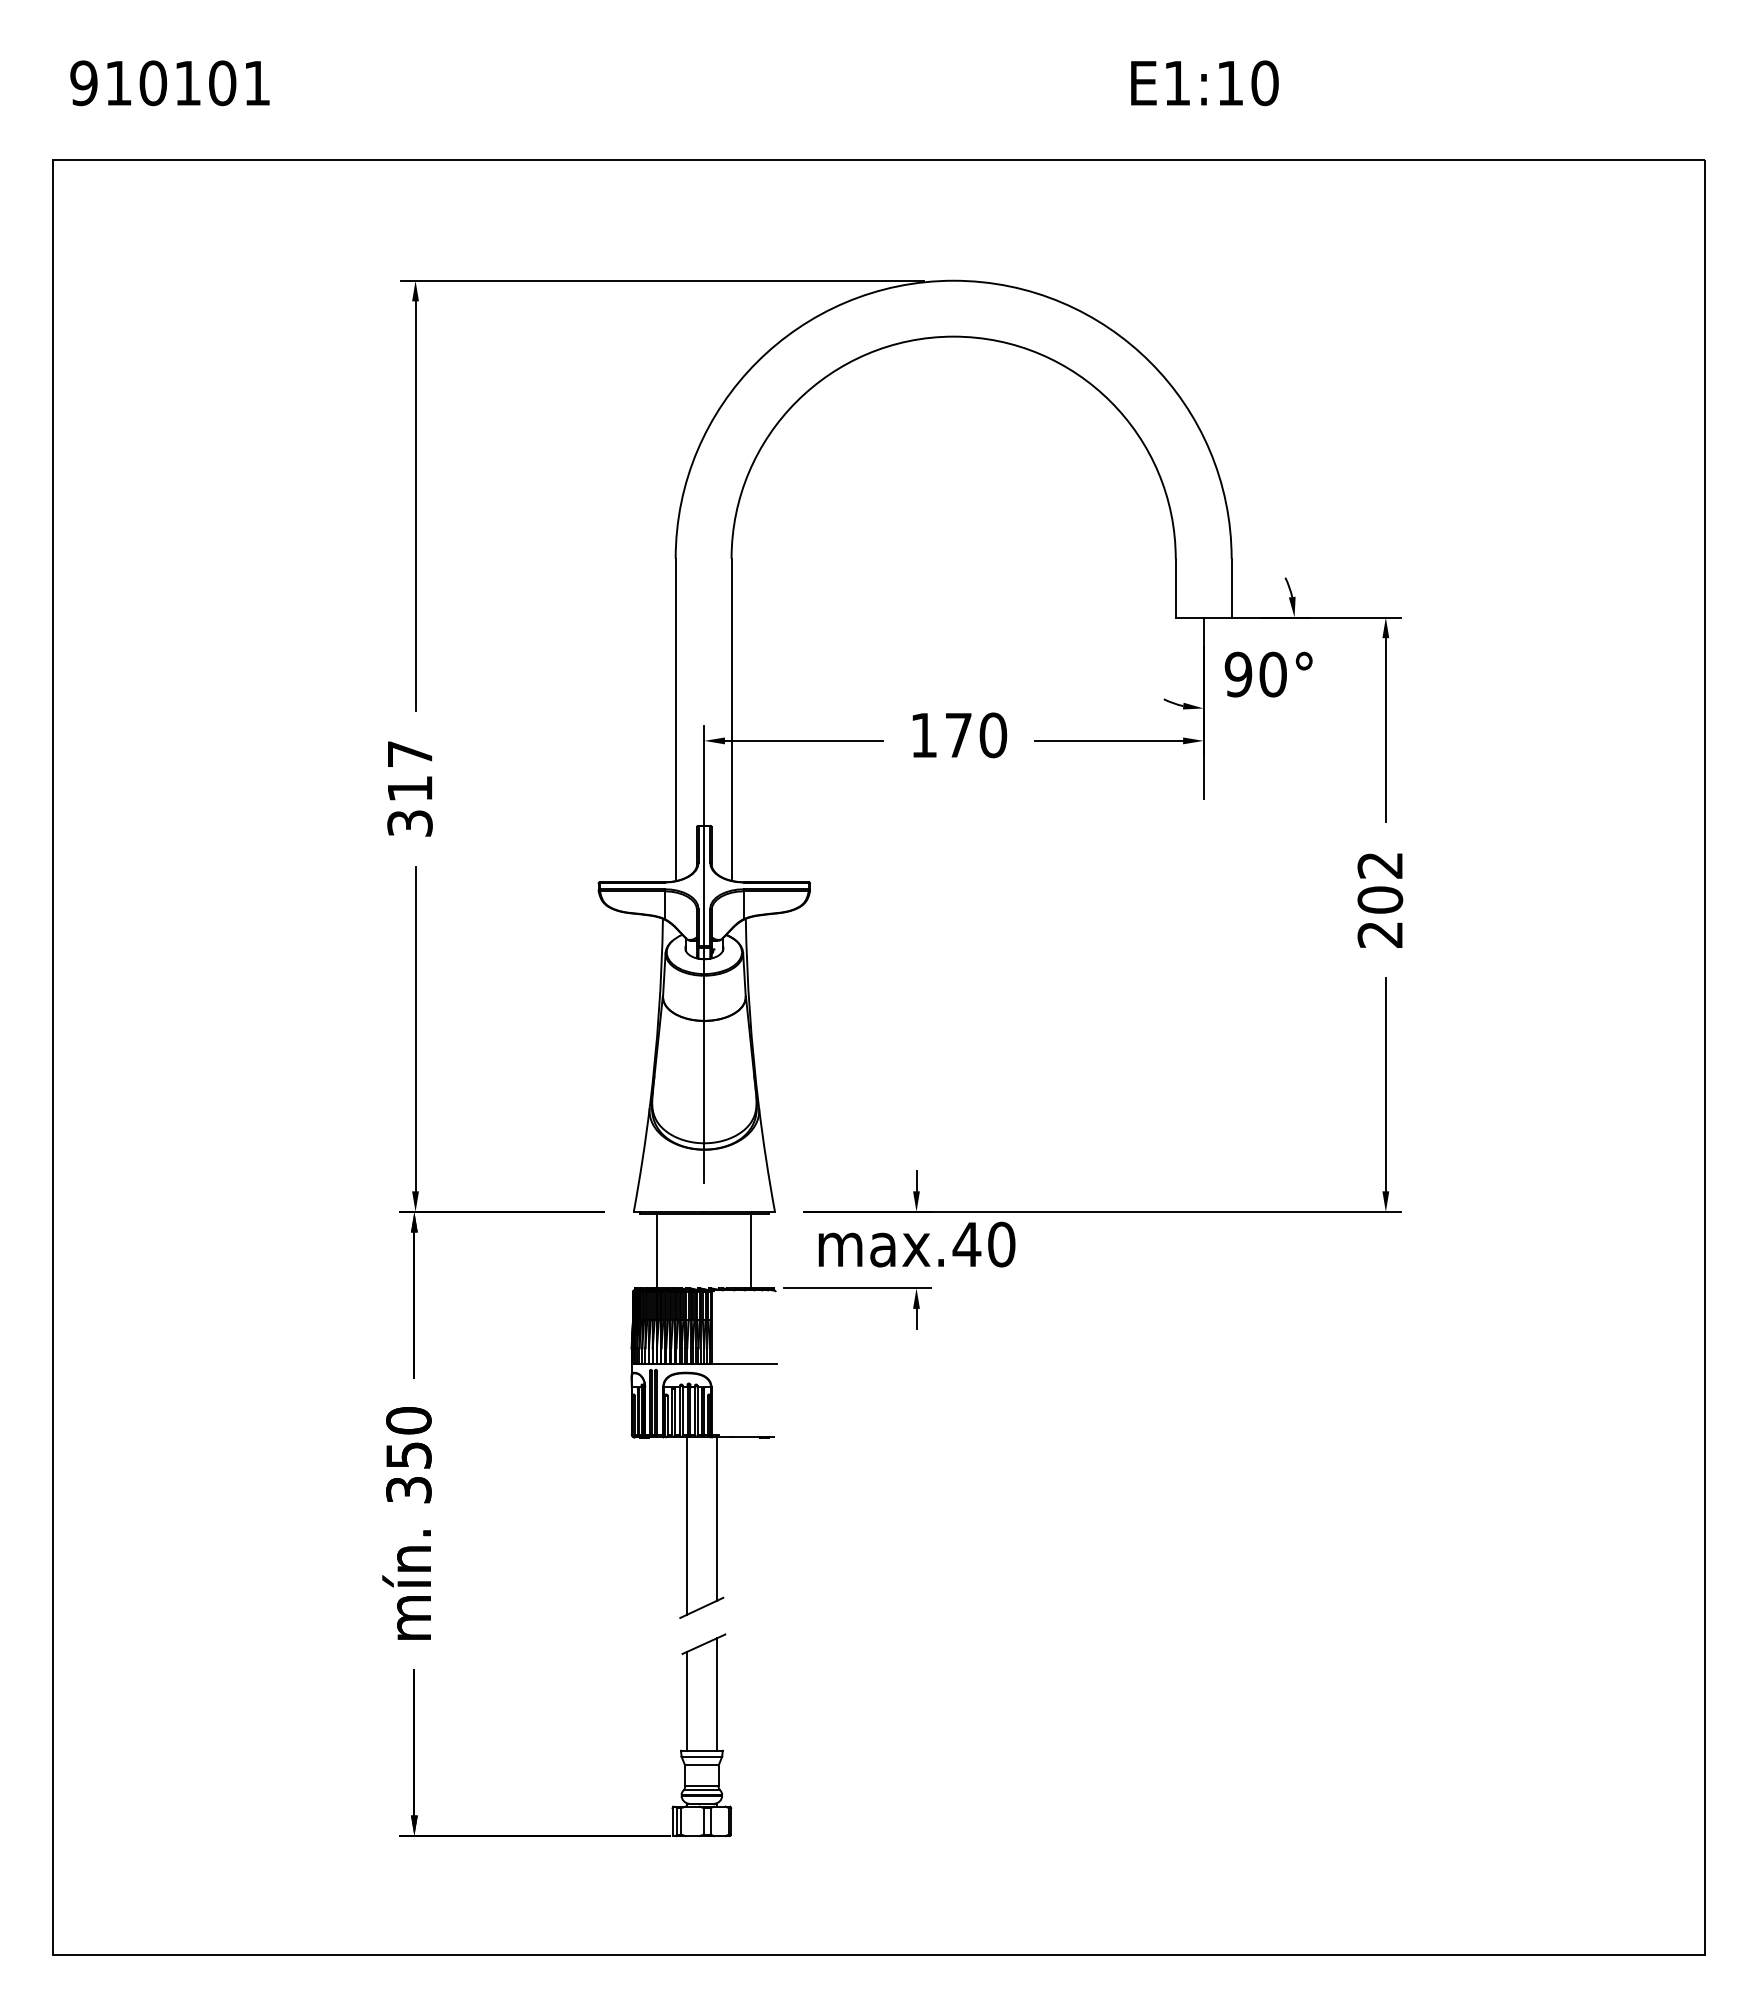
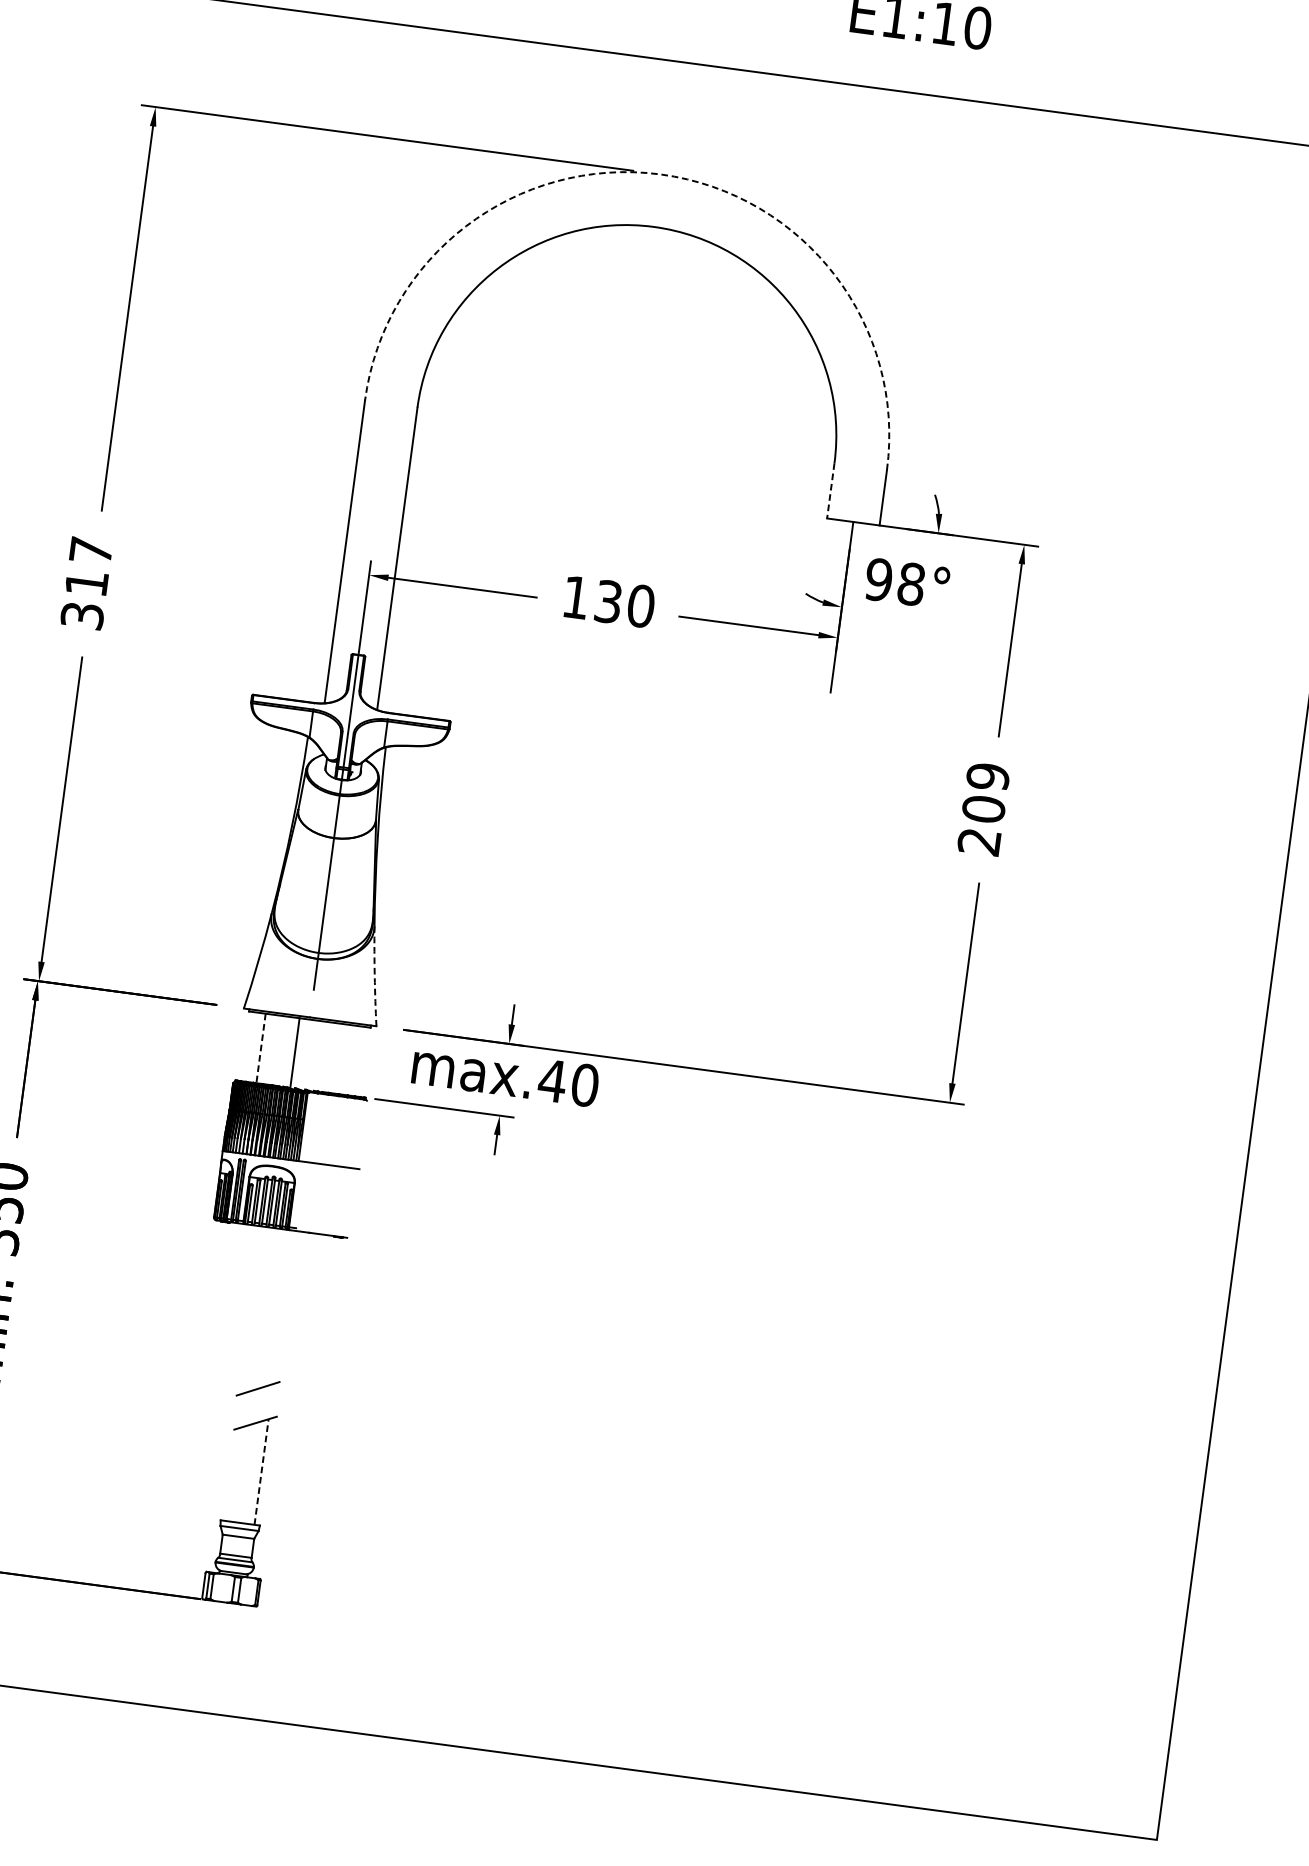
arc: (953, 280) -> (660, 174), solid -> dashed
line: (1175, 588) -> (830, 491), solid -> dashed
text: (1272, 674) -> (910, 584), 90° -> 98°
text: (958, 735) -> (608, 601), 170 -> 130
text: (1380, 865) -> (988, 776), 202 -> 209
arc: (766, 1159) -> (375, 975), solid -> dashed
line: (657, 1251) -> (261, 1048), solid -> dashed
line: (751, 1251) -> (294, 1053), moved
line: (717, 1518) -> (284, 1306), removed
line: (686, 1525) -> (254, 1309), removed
line: (717, 1694) -> (262, 1472), solid -> dashed
line: (686, 1701) -> (232, 1474), removed

